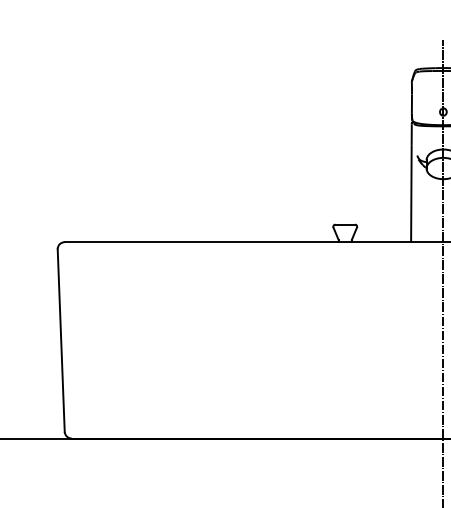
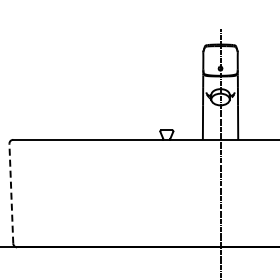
line: (61, 340) -> (11, 193), solid -> dashed

